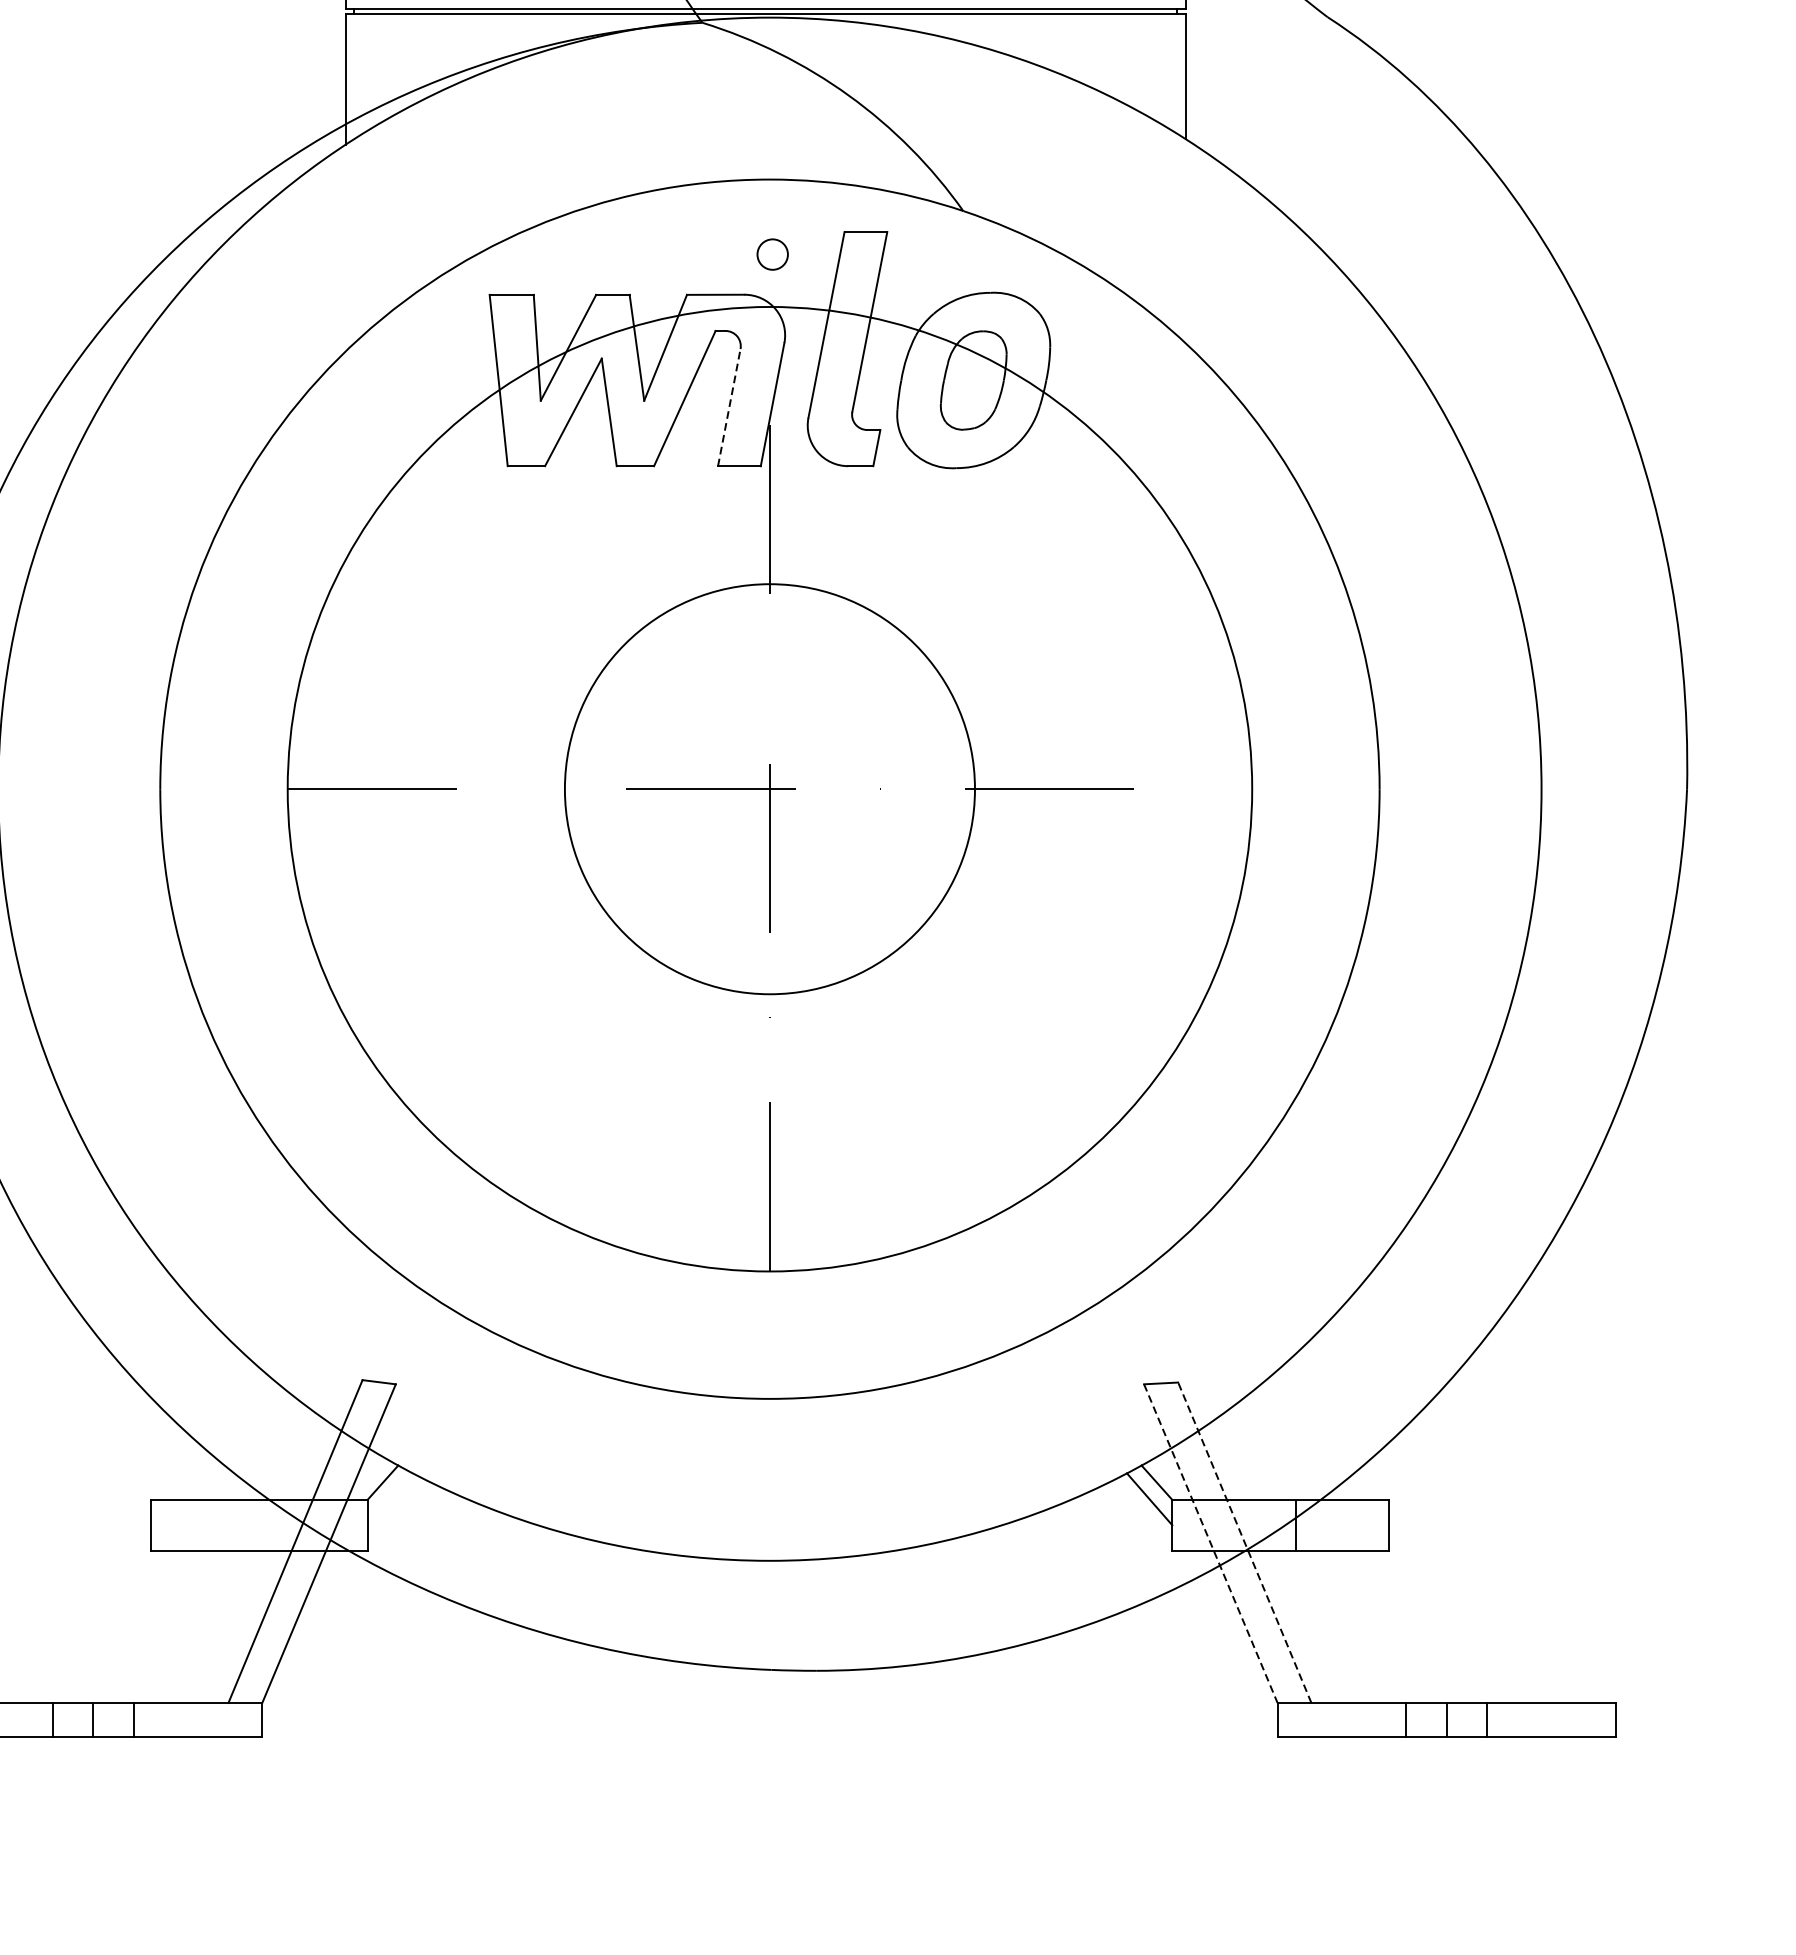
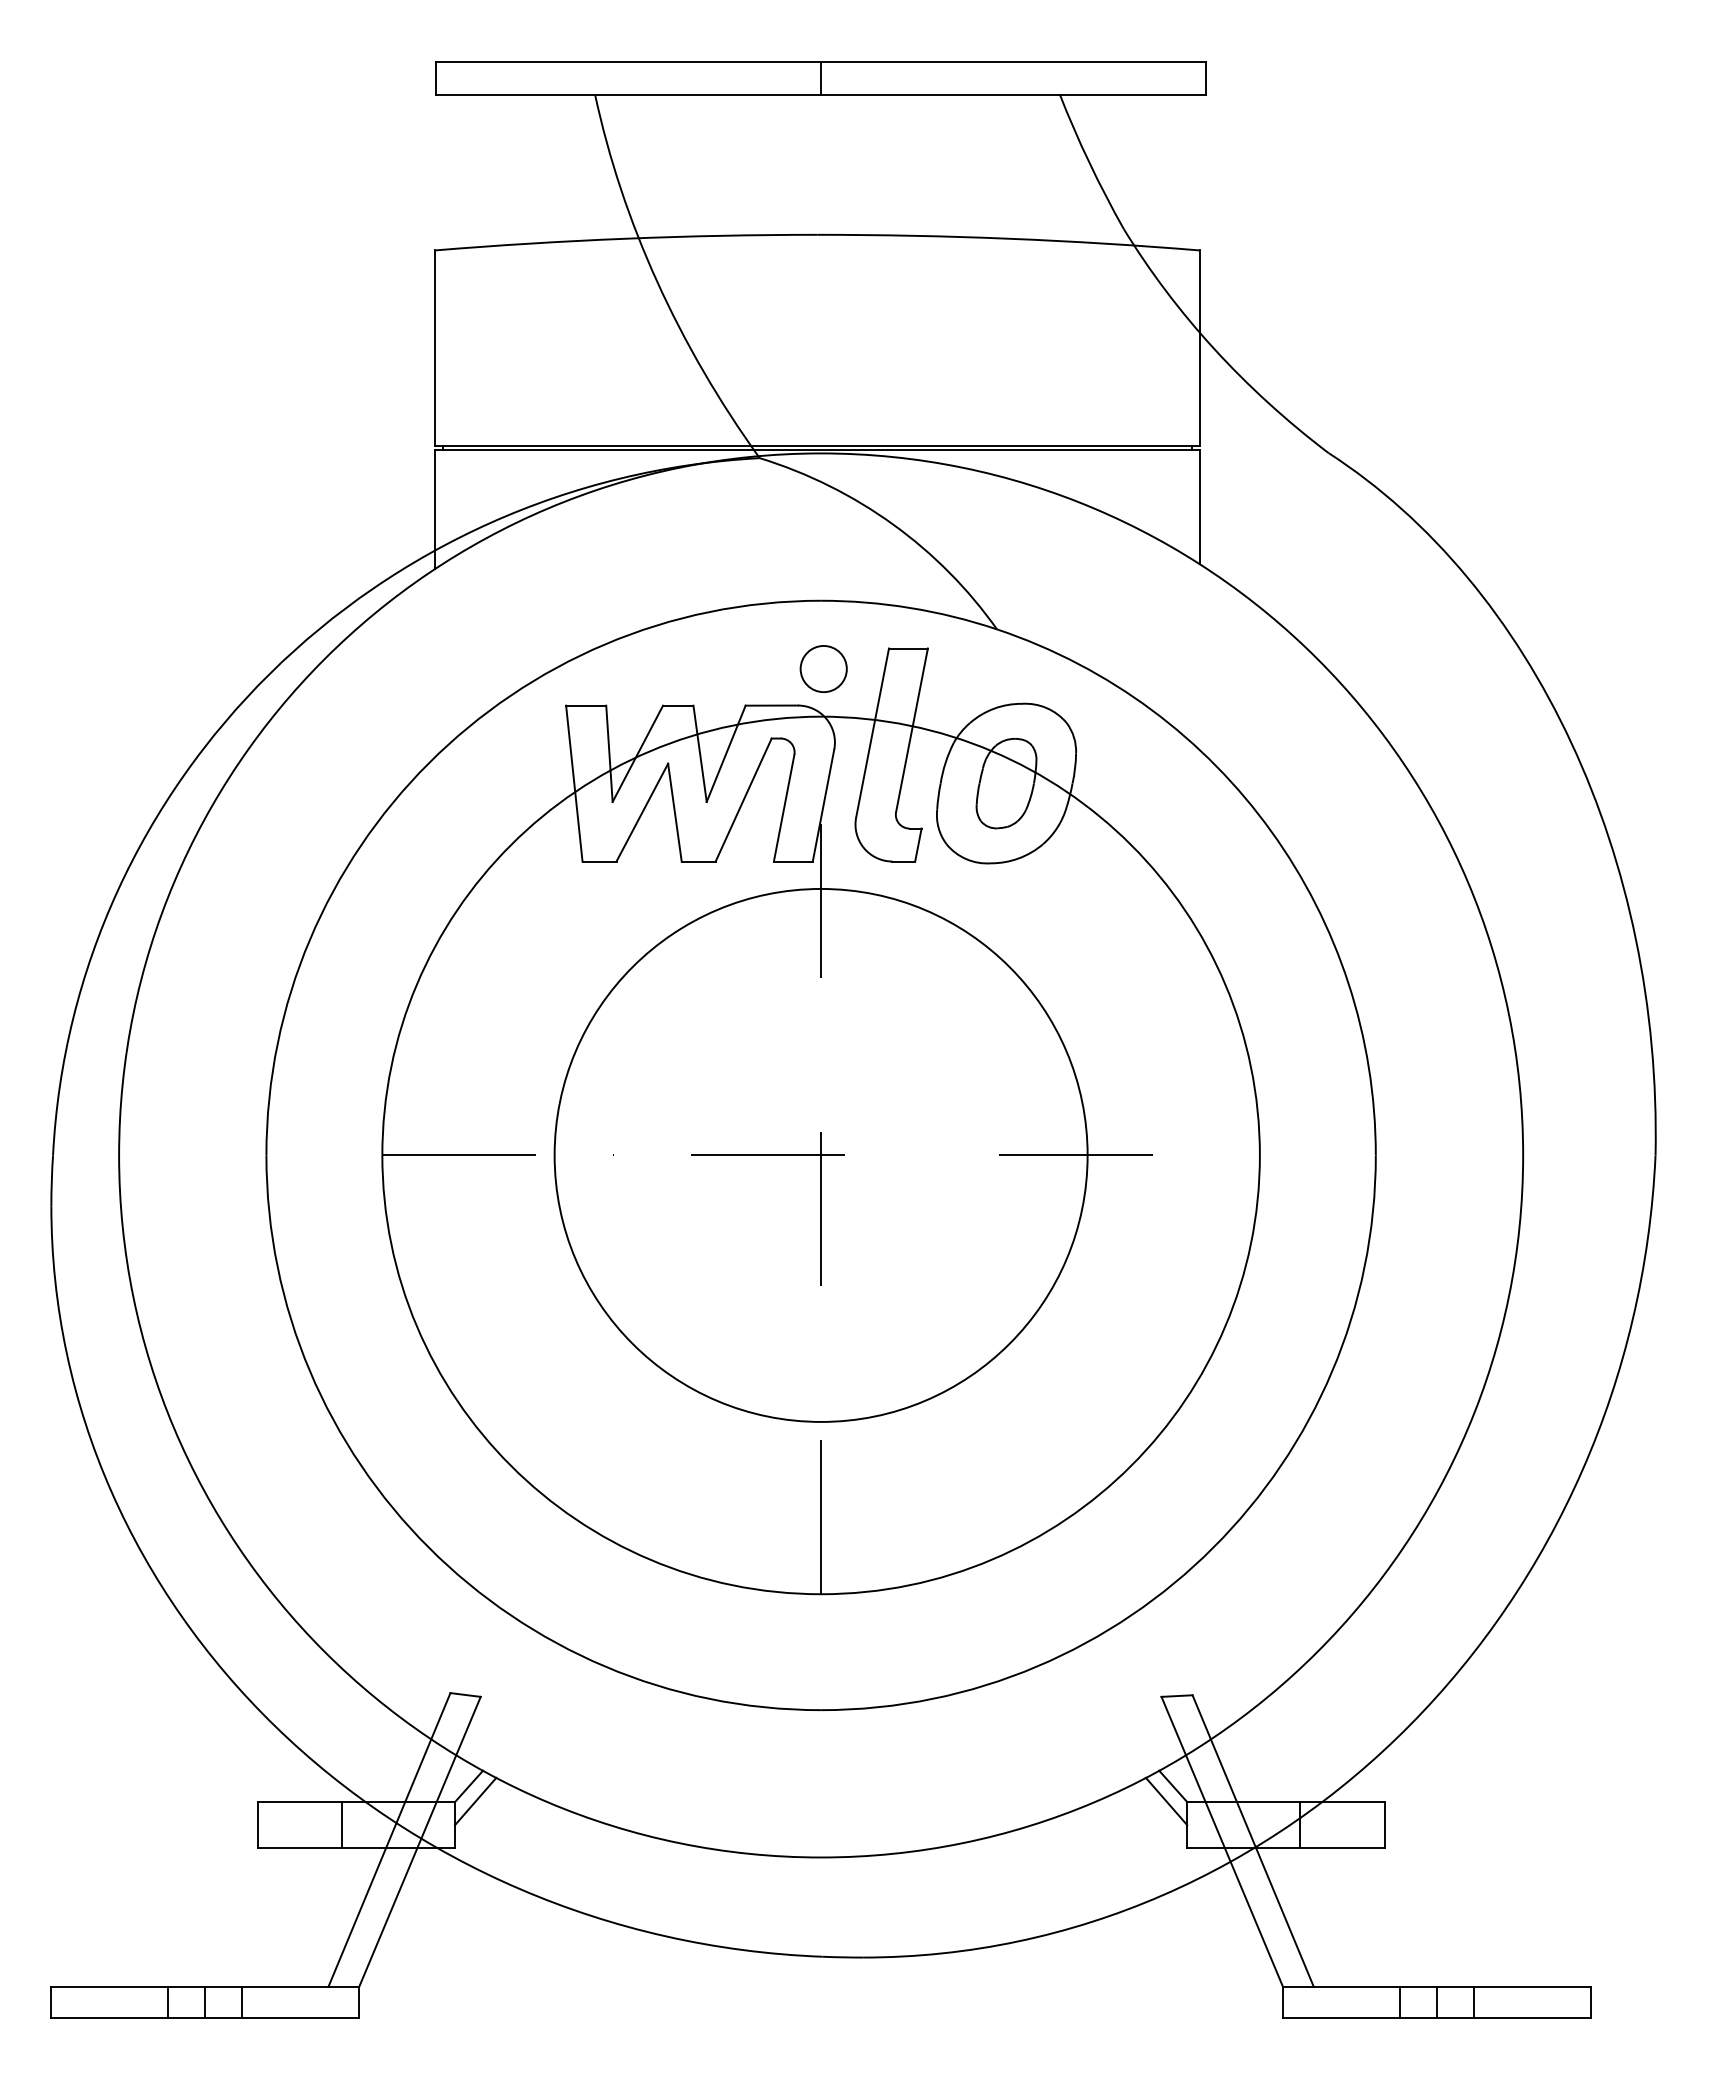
circle: (772, 254) -> (823, 668), size x1.67
line: (729, 406) -> (784, 807), dashed -> solid
circle: (769, 788) -> (820, 1154), size x1.43
line: (390, 1499) -> (475, 1801), added
line: (243, 1525) -> (342, 1825), added
line: (1245, 1543) -> (1253, 1841), dashed -> solid
line: (1211, 1544) -> (1222, 1842), dashed -> solid

